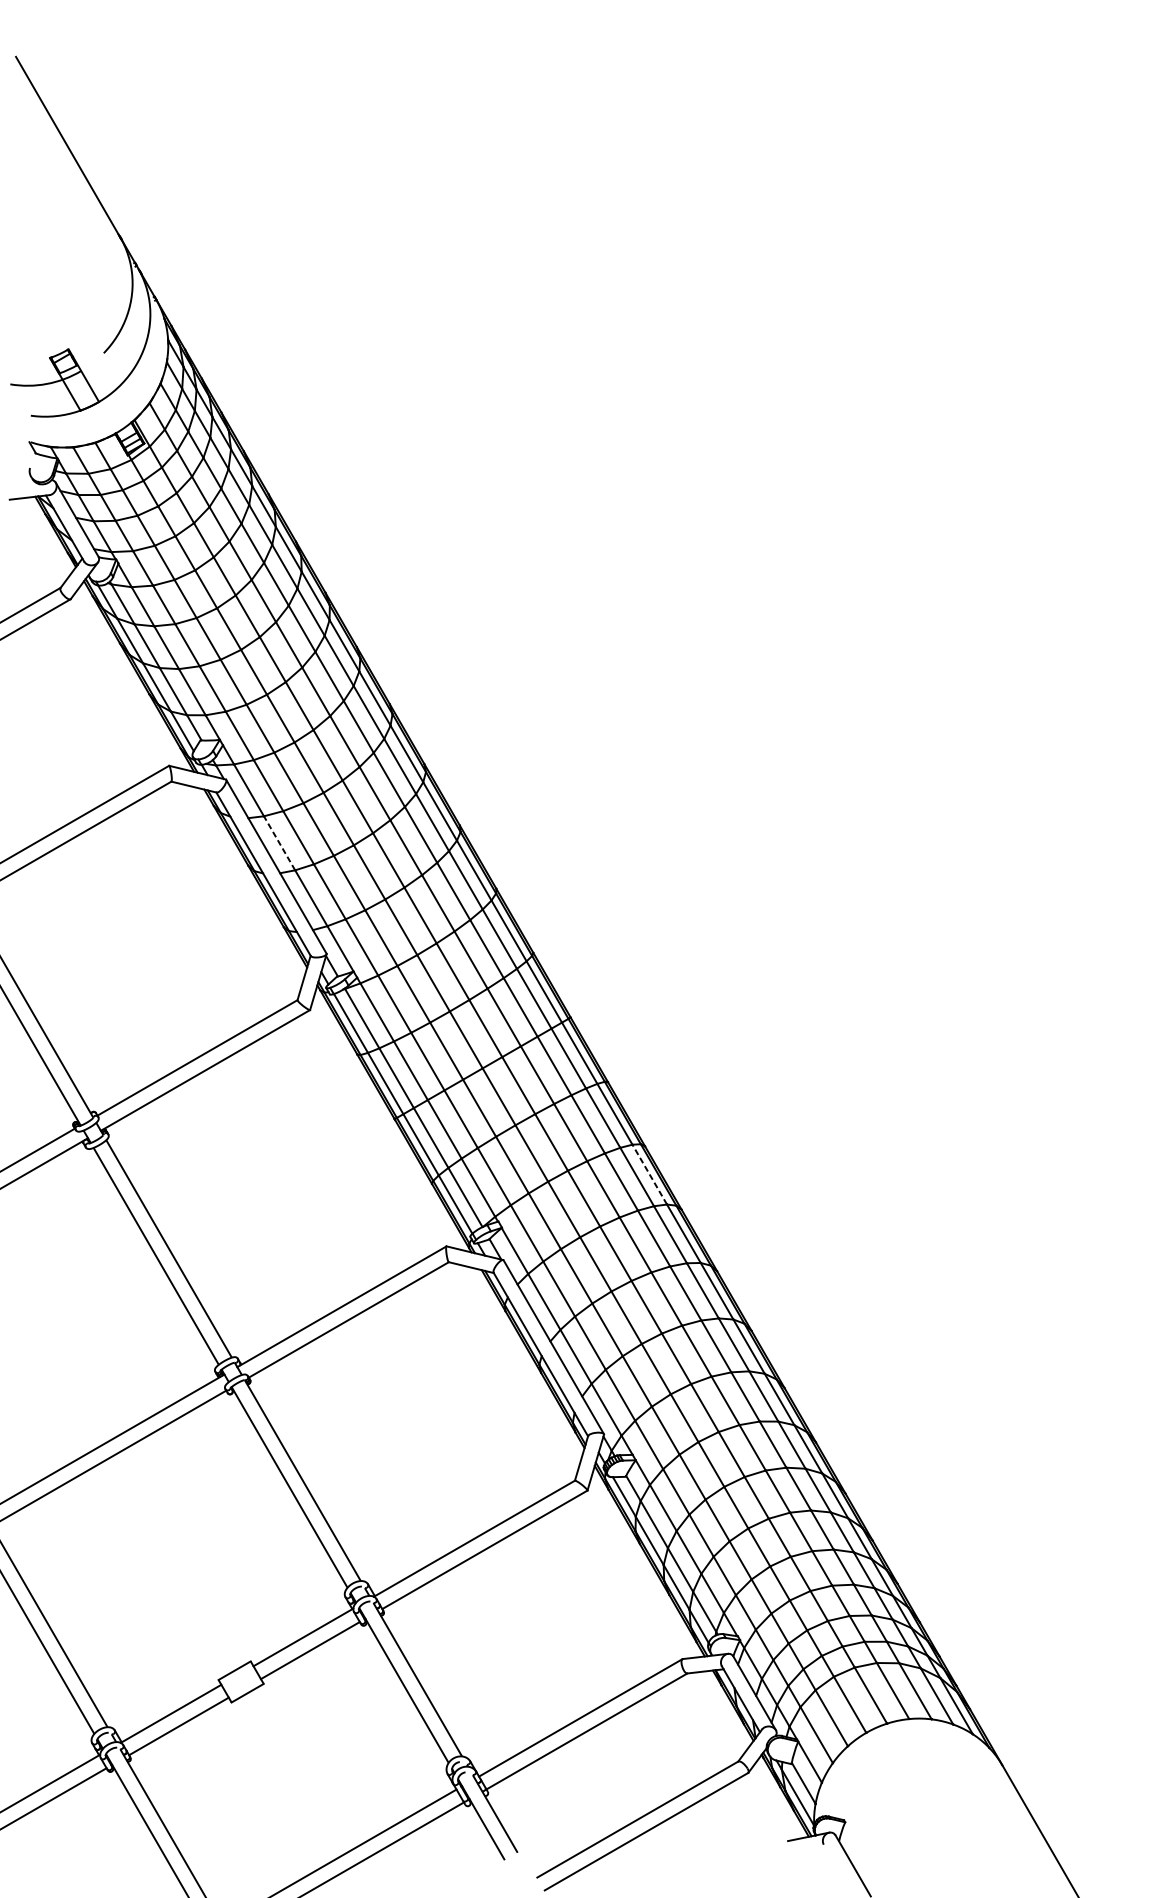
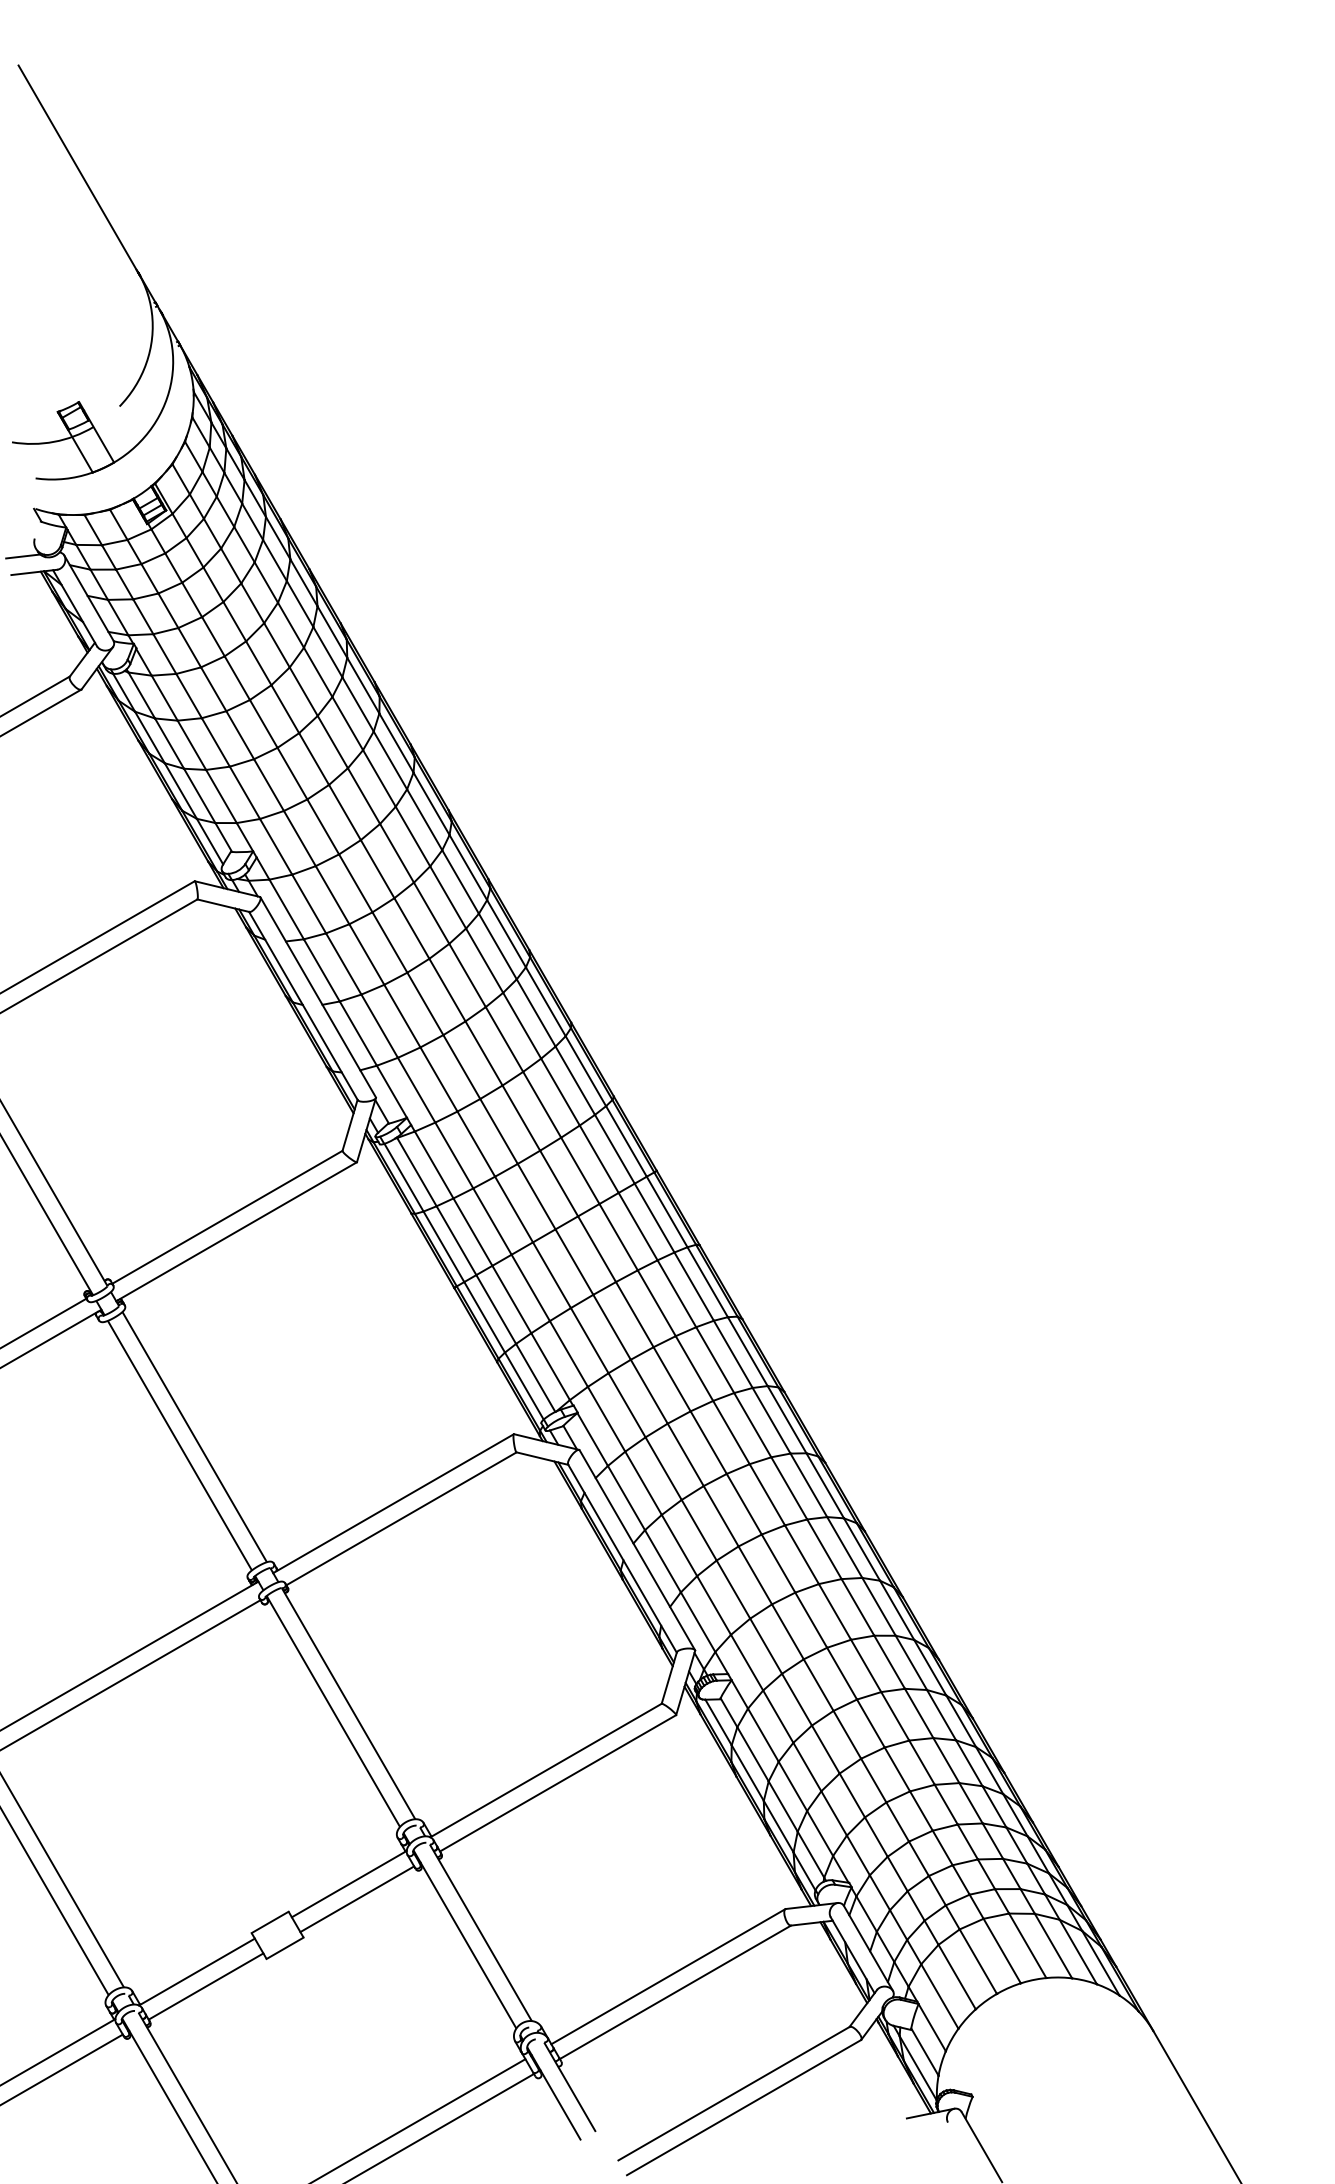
line: (20, 483) -> (23, 556), added
line: (279, 843) -> (321, 970), dashed -> solid
line: (649, 1174) -> (747, 1351), dashed -> solid

